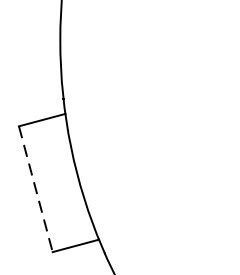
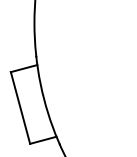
line: (35, 190) -> (20, 108), dashed -> solid

